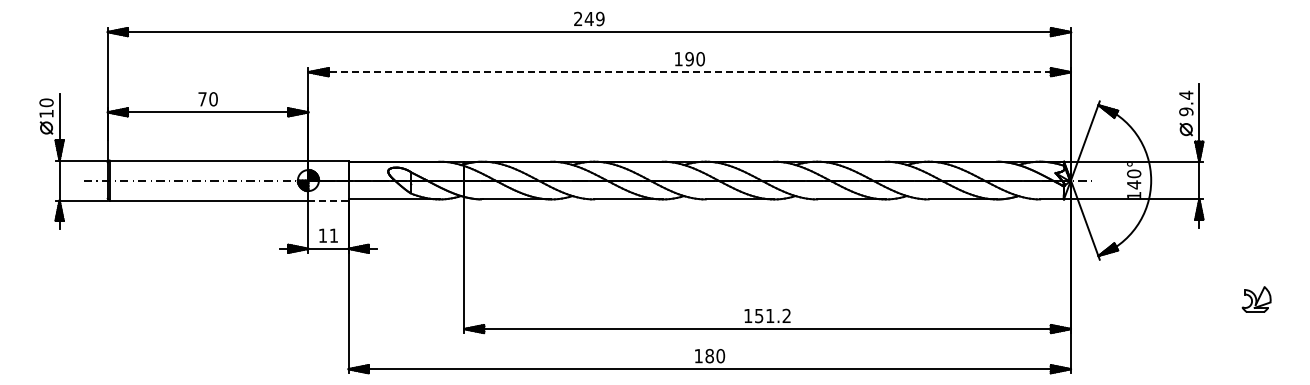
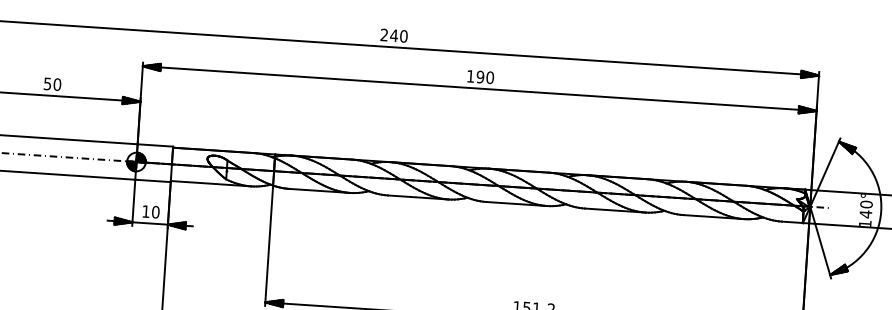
text: (600, 19) -> (404, 36), 249 -> 240
line: (690, 72) -> (480, 88), dashed -> solid
text: (202, 99) -> (47, 84), 70 -> 50
line: (328, 200) -> (153, 180), dashed -> solid
text: (333, 235) -> (155, 212), 11 -> 10

